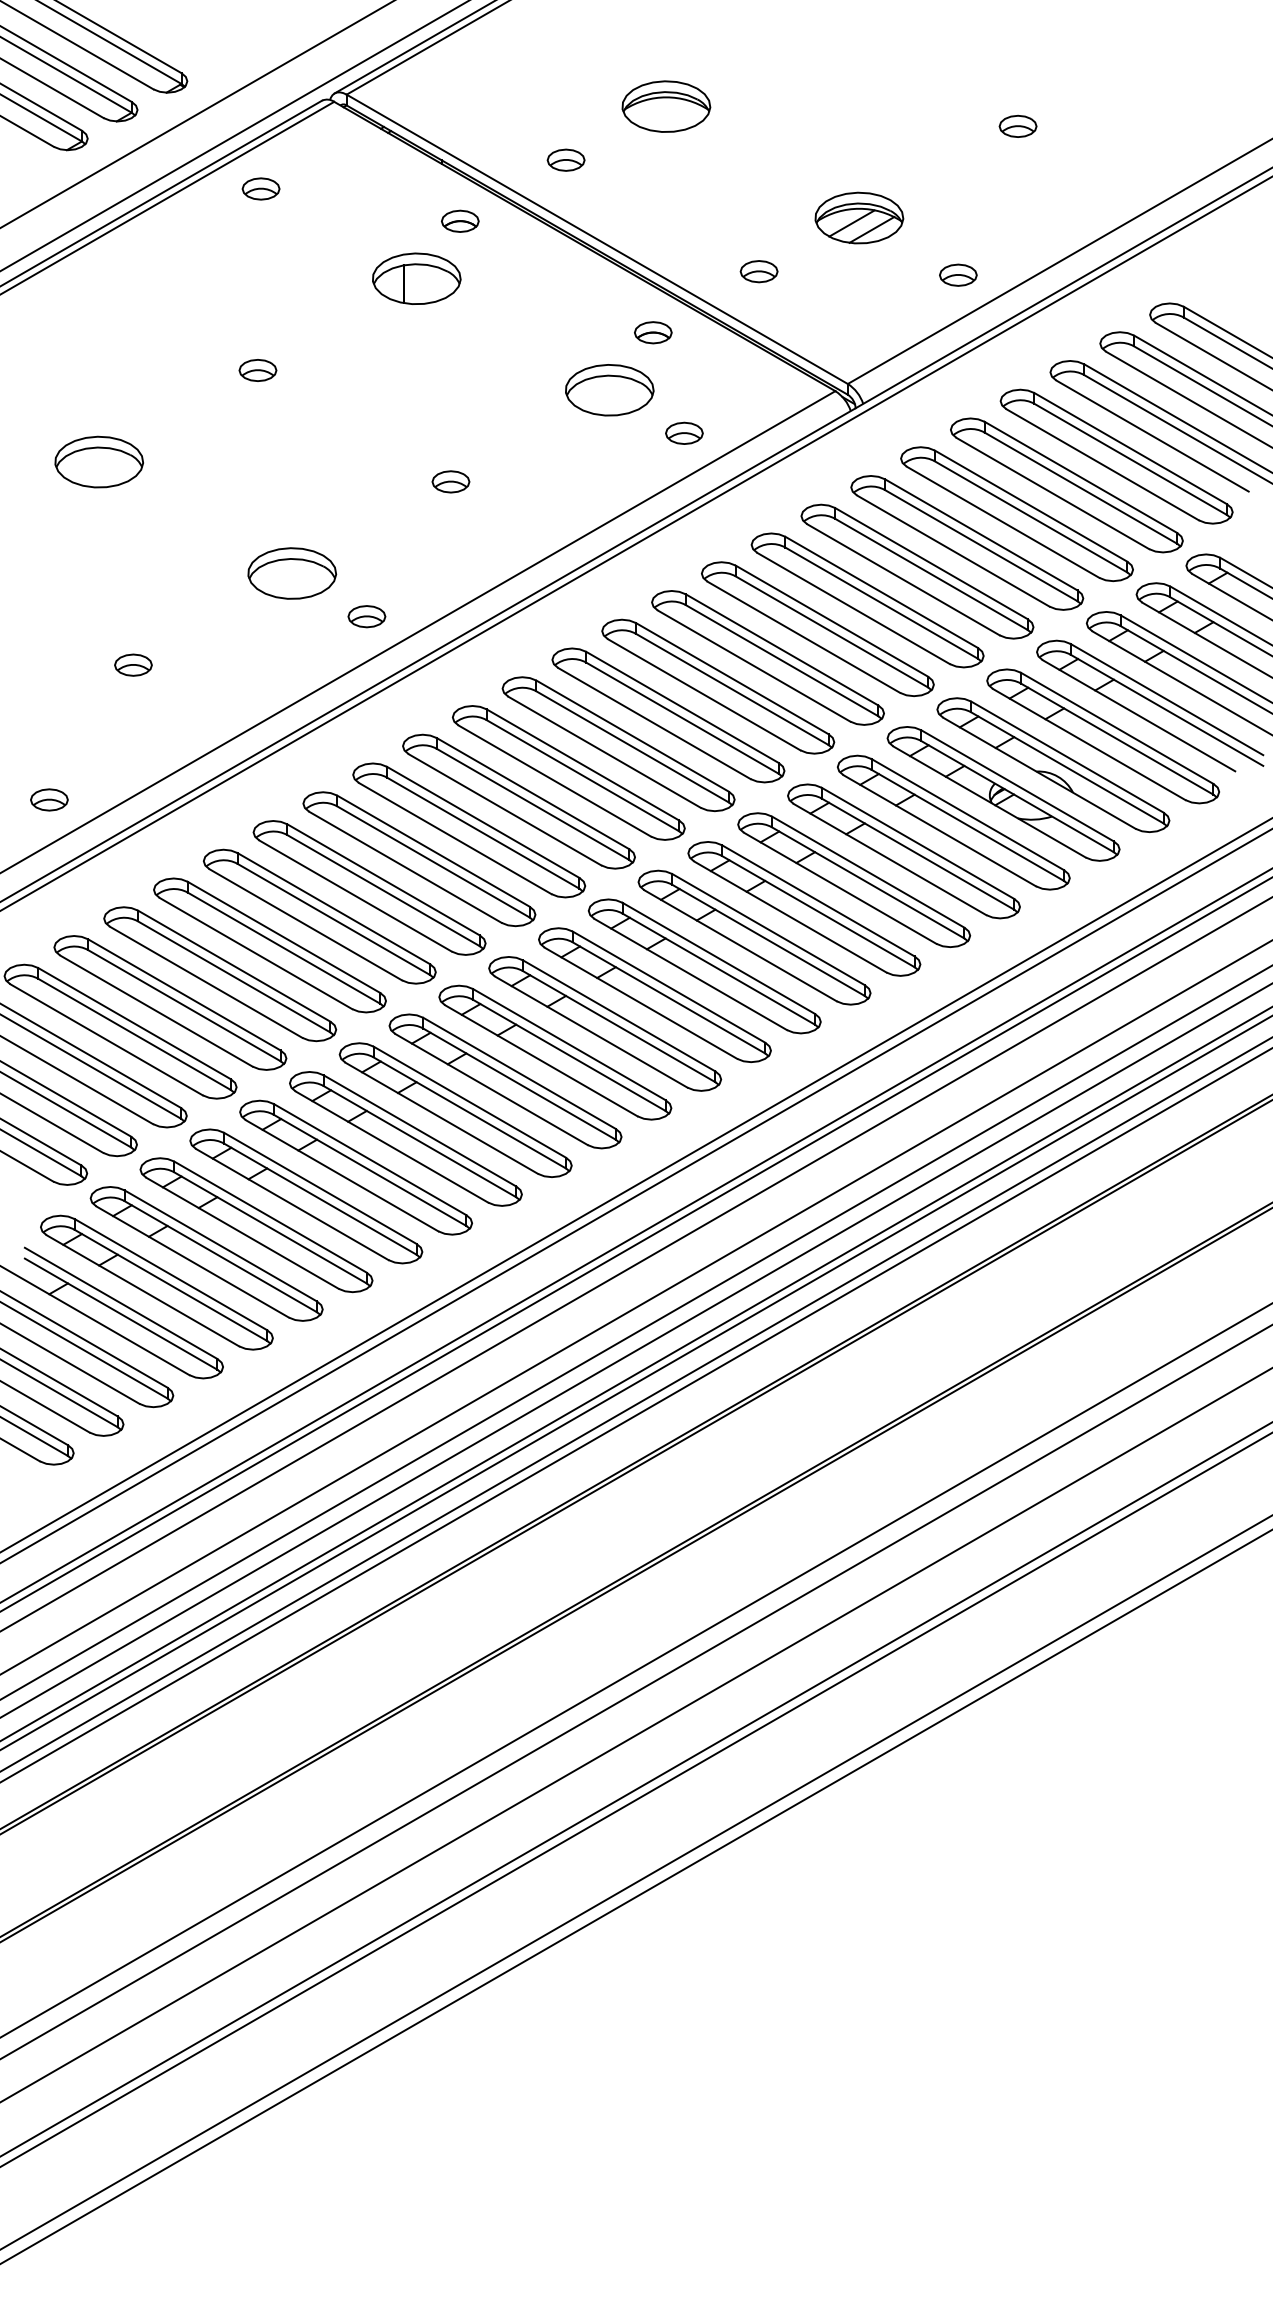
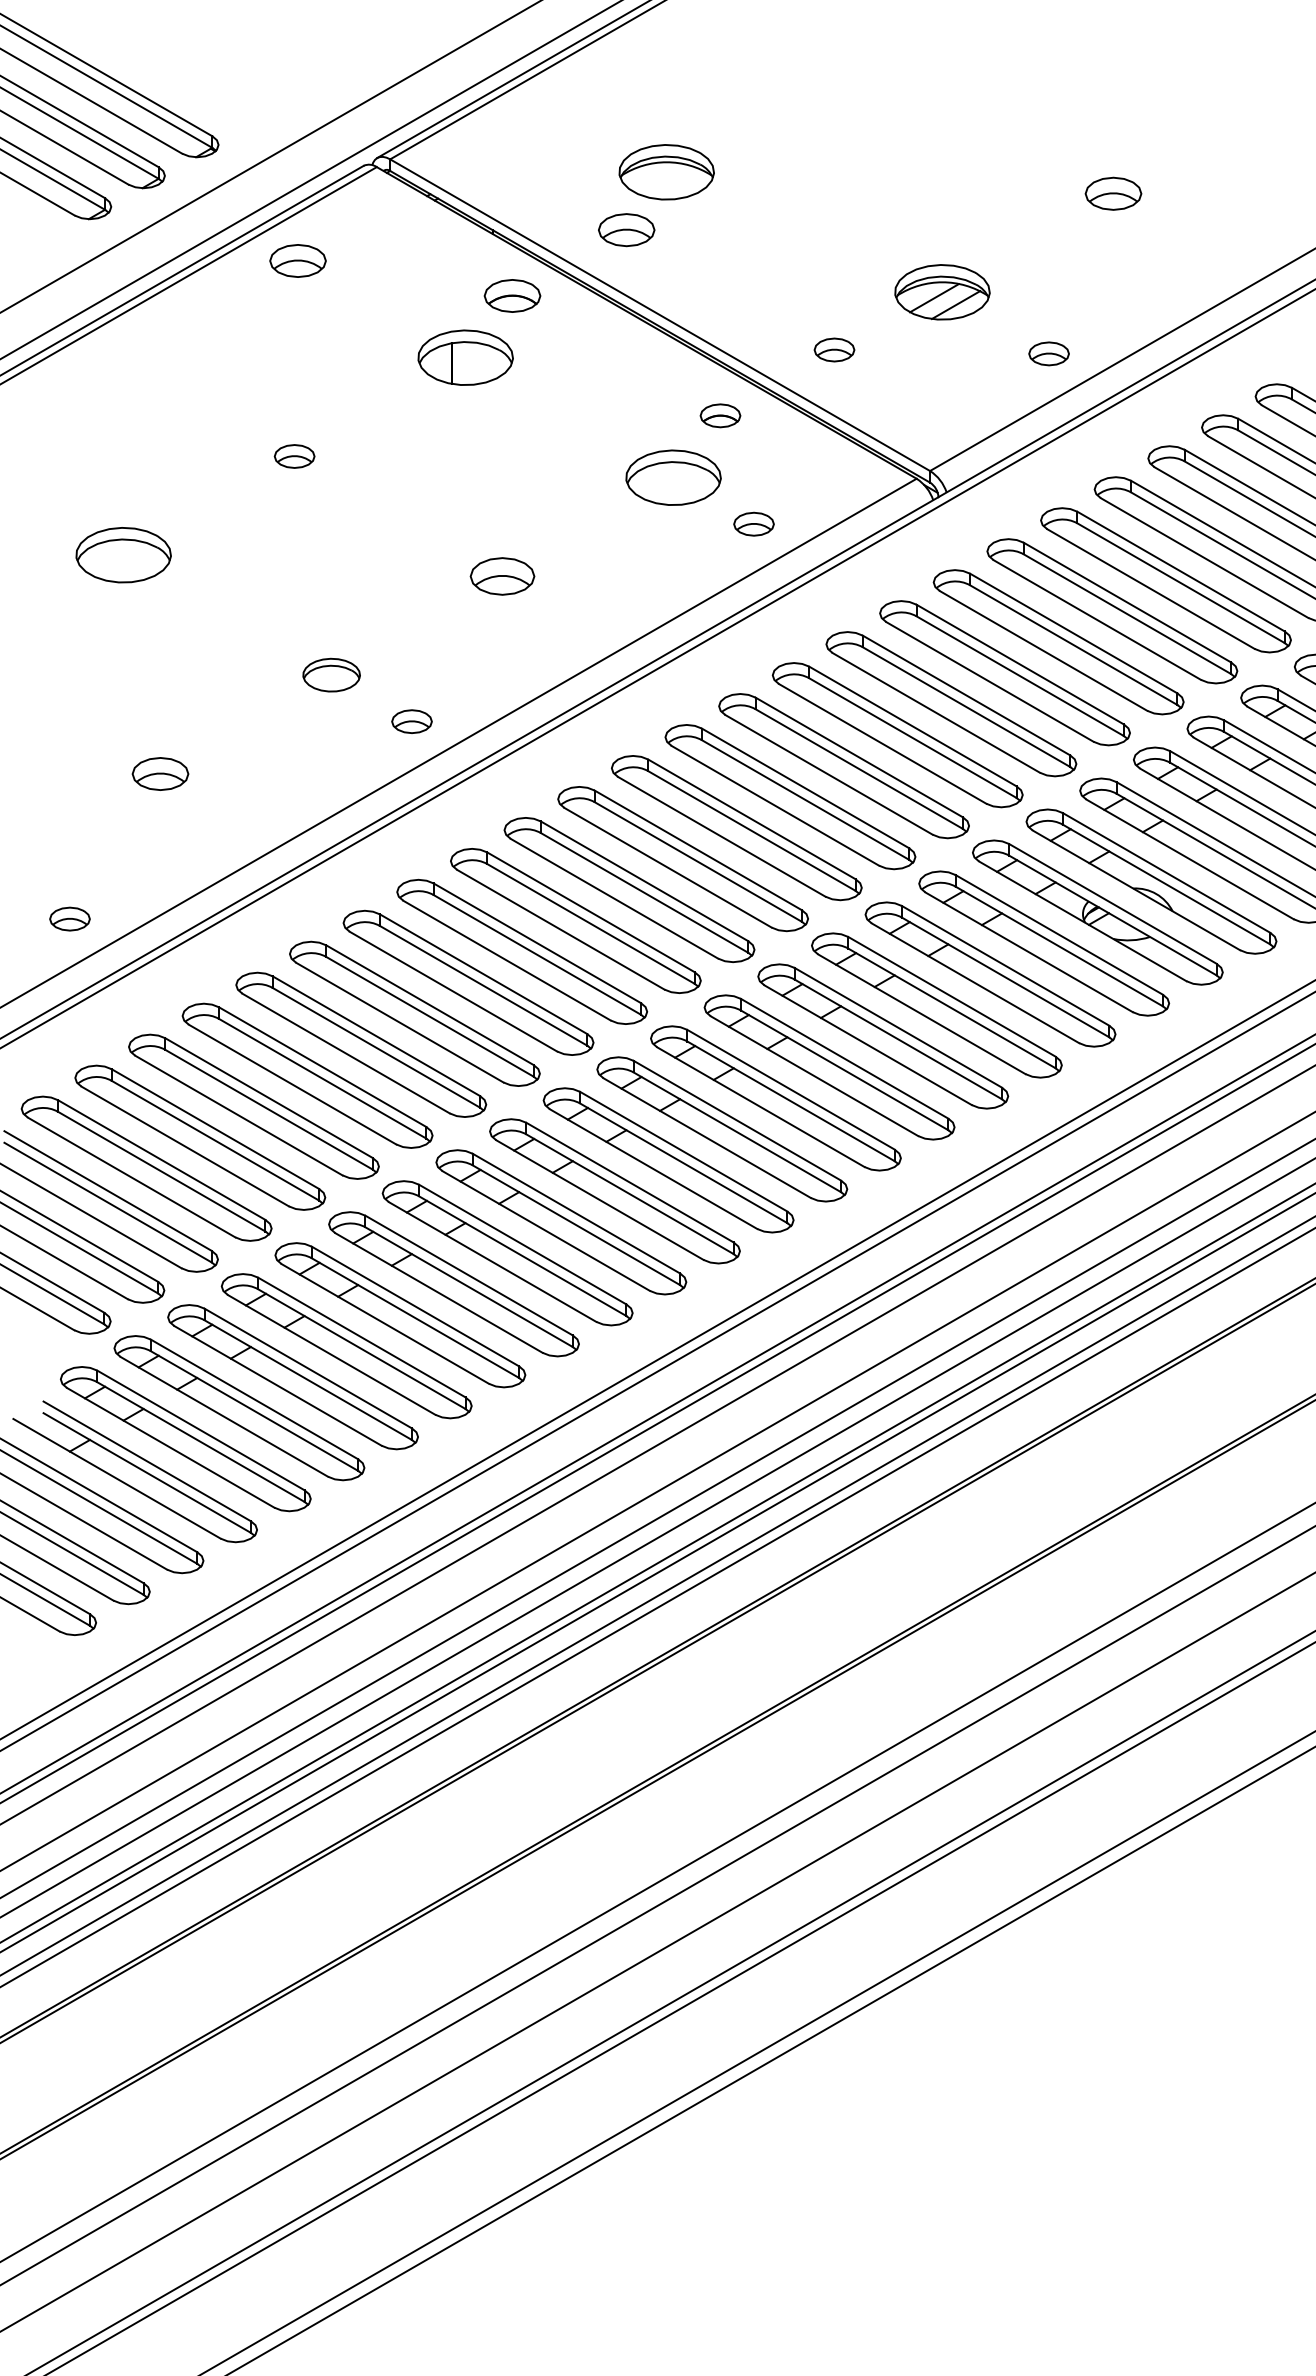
part: (666, 106) -> (666, 172), moved
part: (1017, 125) -> (1112, 192), size x1.4
part: (565, 159) -> (625, 229), size x1.4
part: (260, 188) -> (297, 260), size x1.4
part: (460, 220) -> (512, 294), size x1.4
part: (450, 481) -> (502, 576), size x1.6
part: (292, 573) -> (331, 675), size x0.6
part: (133, 664) -> (160, 773), size x1.4

